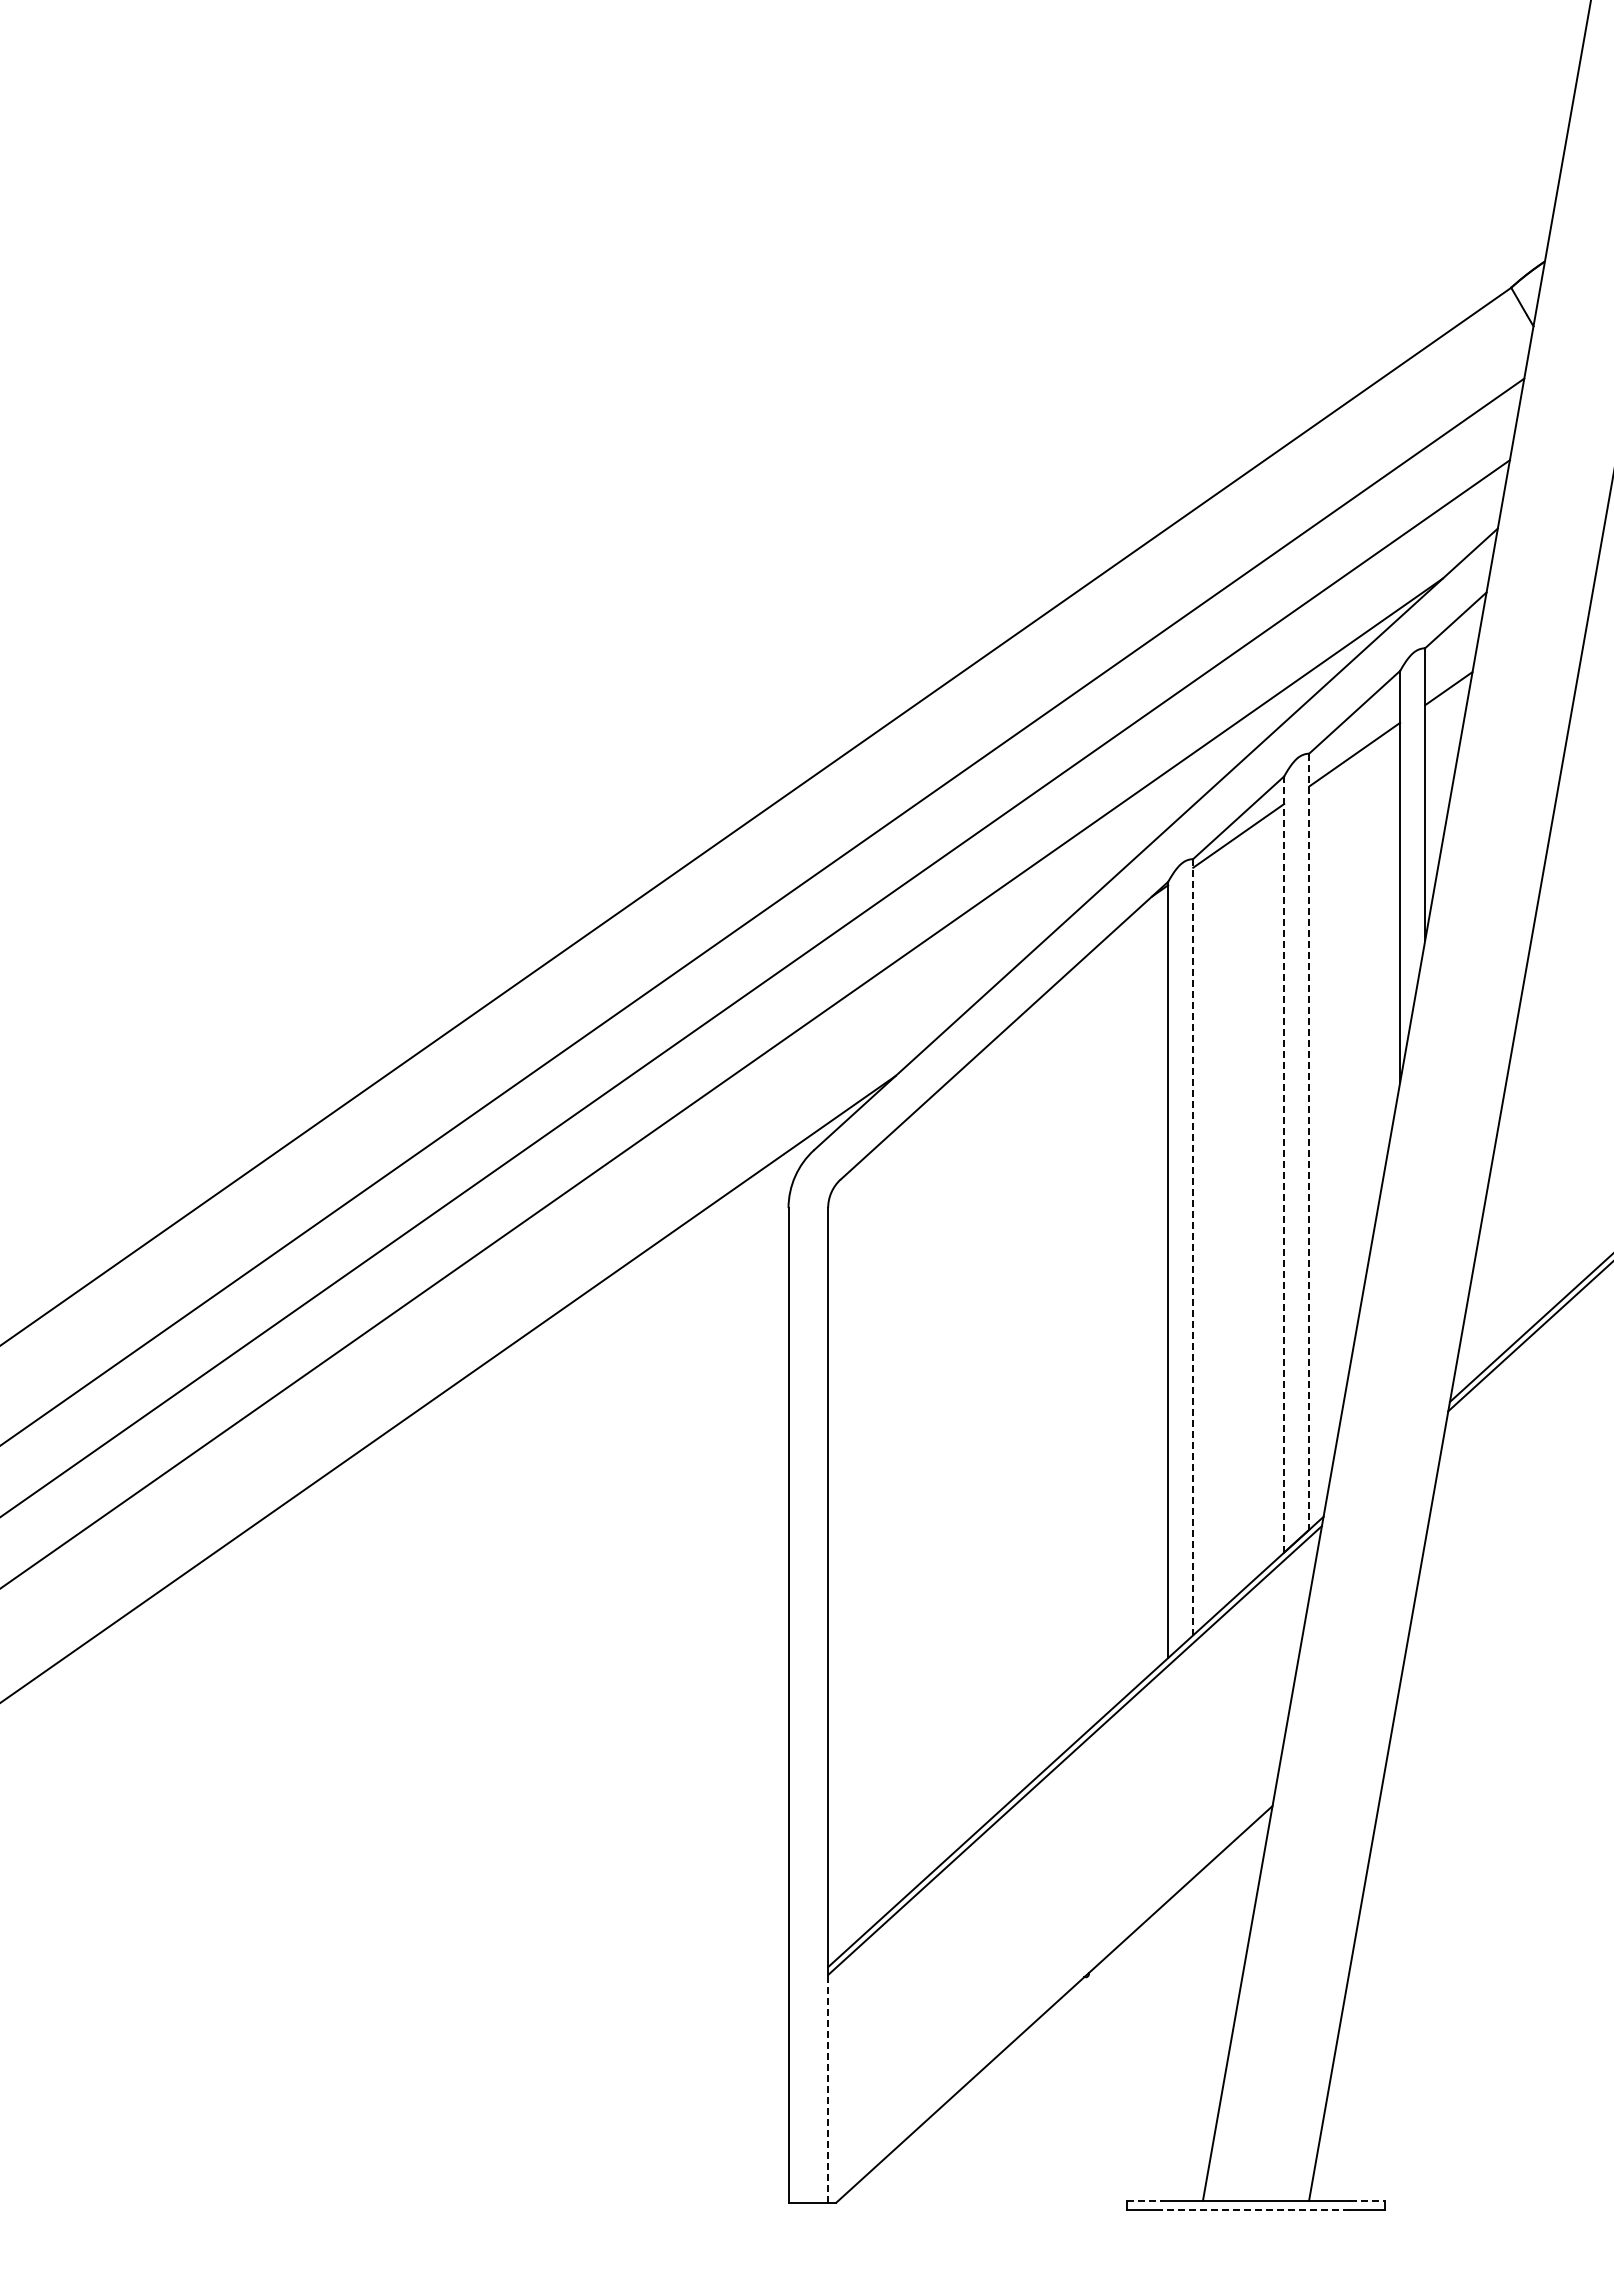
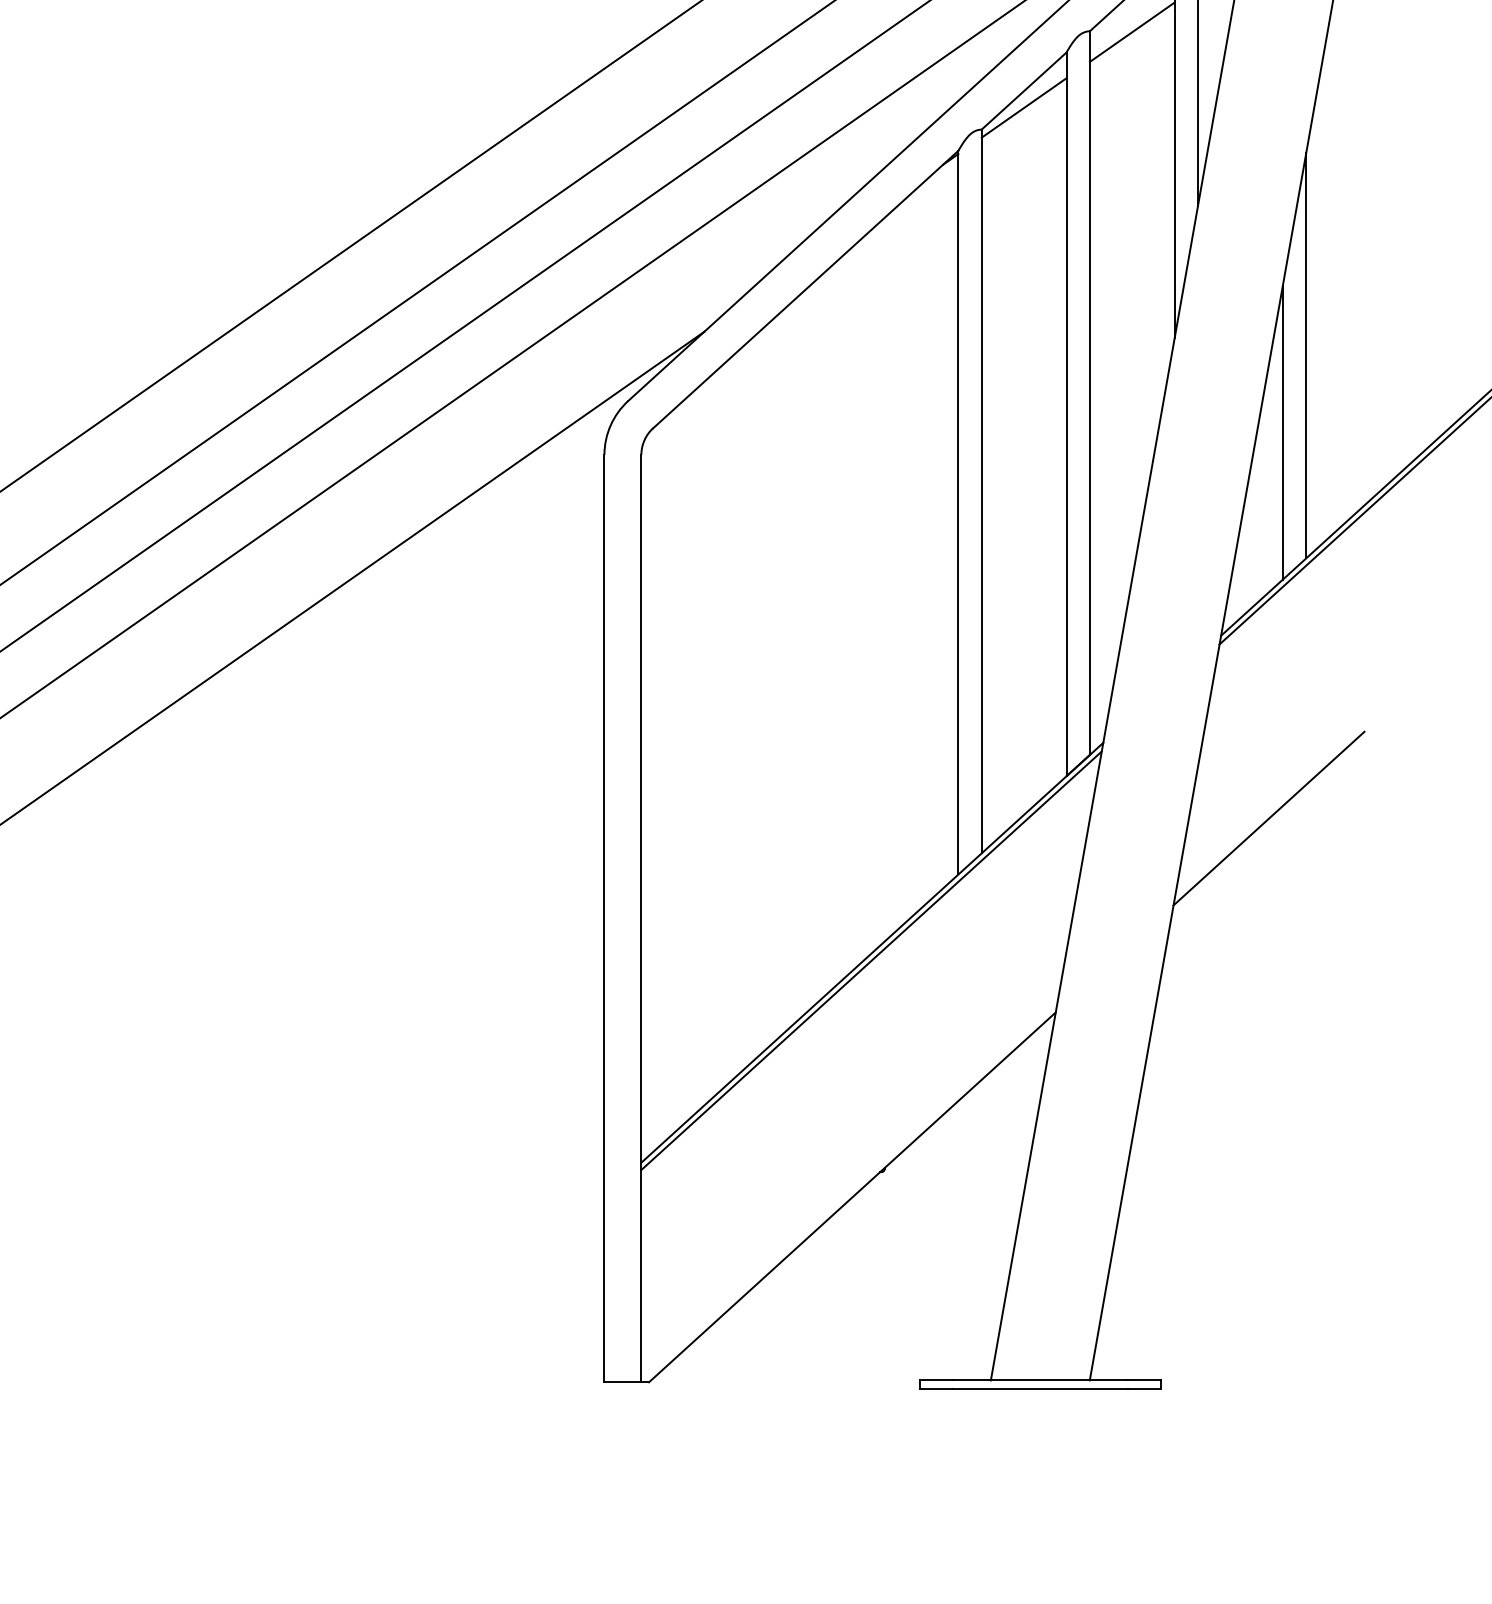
line: (1541, 1101) -> (1306, 355), added
line: (1309, 1142) -> (1090, 393), dashed -> solid
line: (1284, 1165) -> (1066, 415), dashed -> solid
line: (1516, 1183) -> (1283, 432), added
line: (1193, 1247) -> (982, 491), dashed -> solid
line: (1500, 1598) -> (1268, 818), added
line: (828, 2088) -> (641, 1275), dashed -> solid
line: (1144, 2200) -> (936, 1380), dashed -> solid
line: (1367, 2200) -> (1144, 1380), dashed -> solid
line: (1255, 2210) -> (1039, 1389), dashed -> solid

